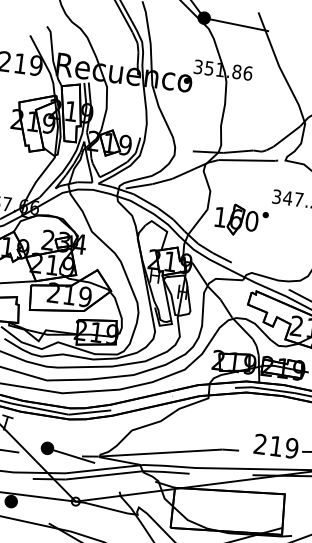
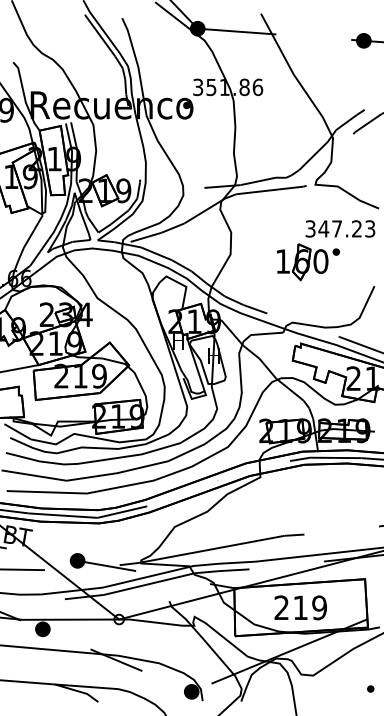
part: (241, 220) -> (308, 262), moved
text: (276, 446) -> (300, 607), moved

